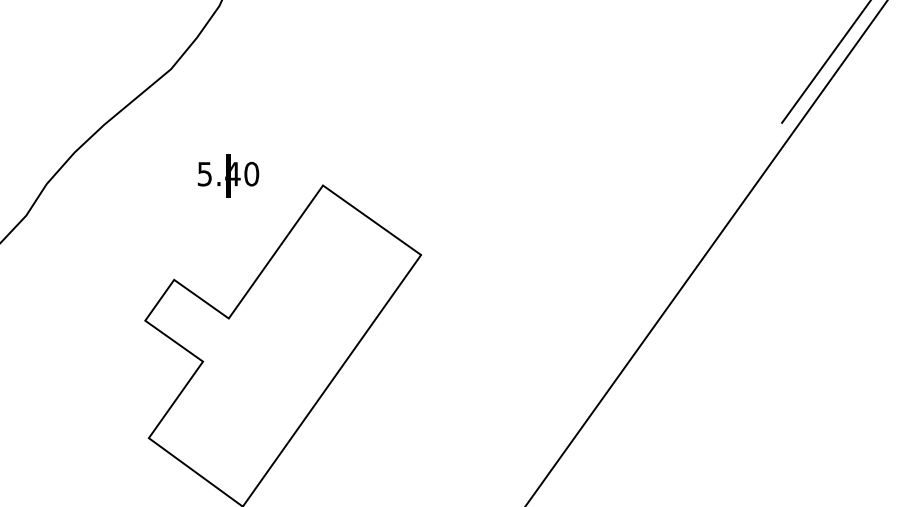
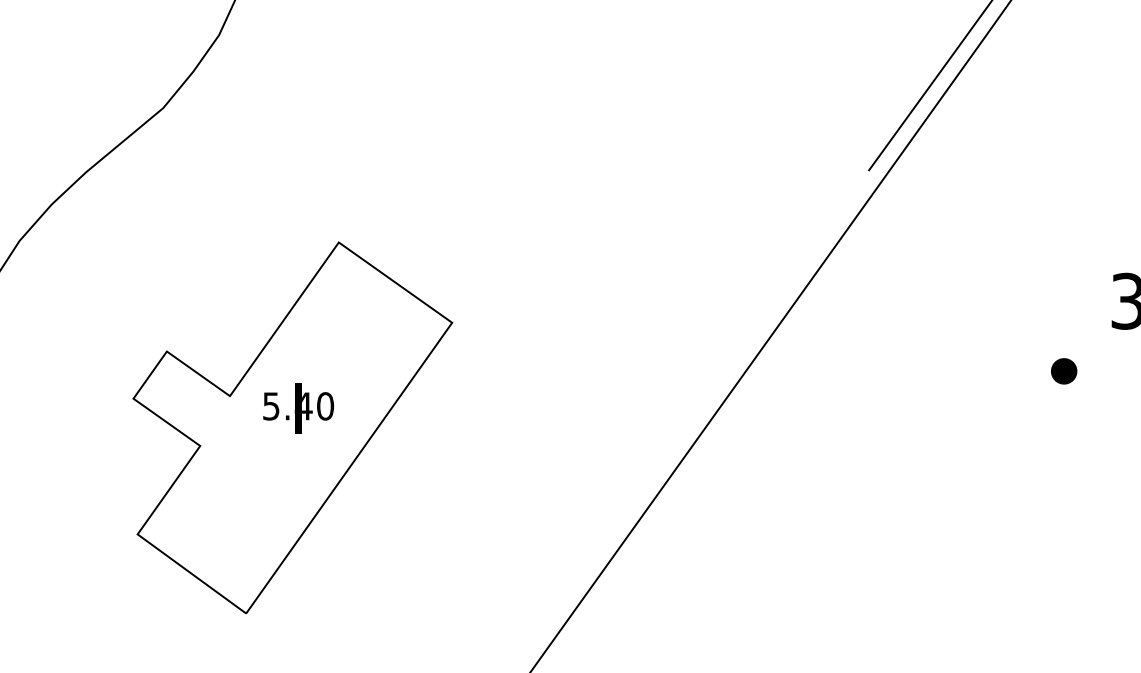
text: (228, 176) -> (298, 408), moved

